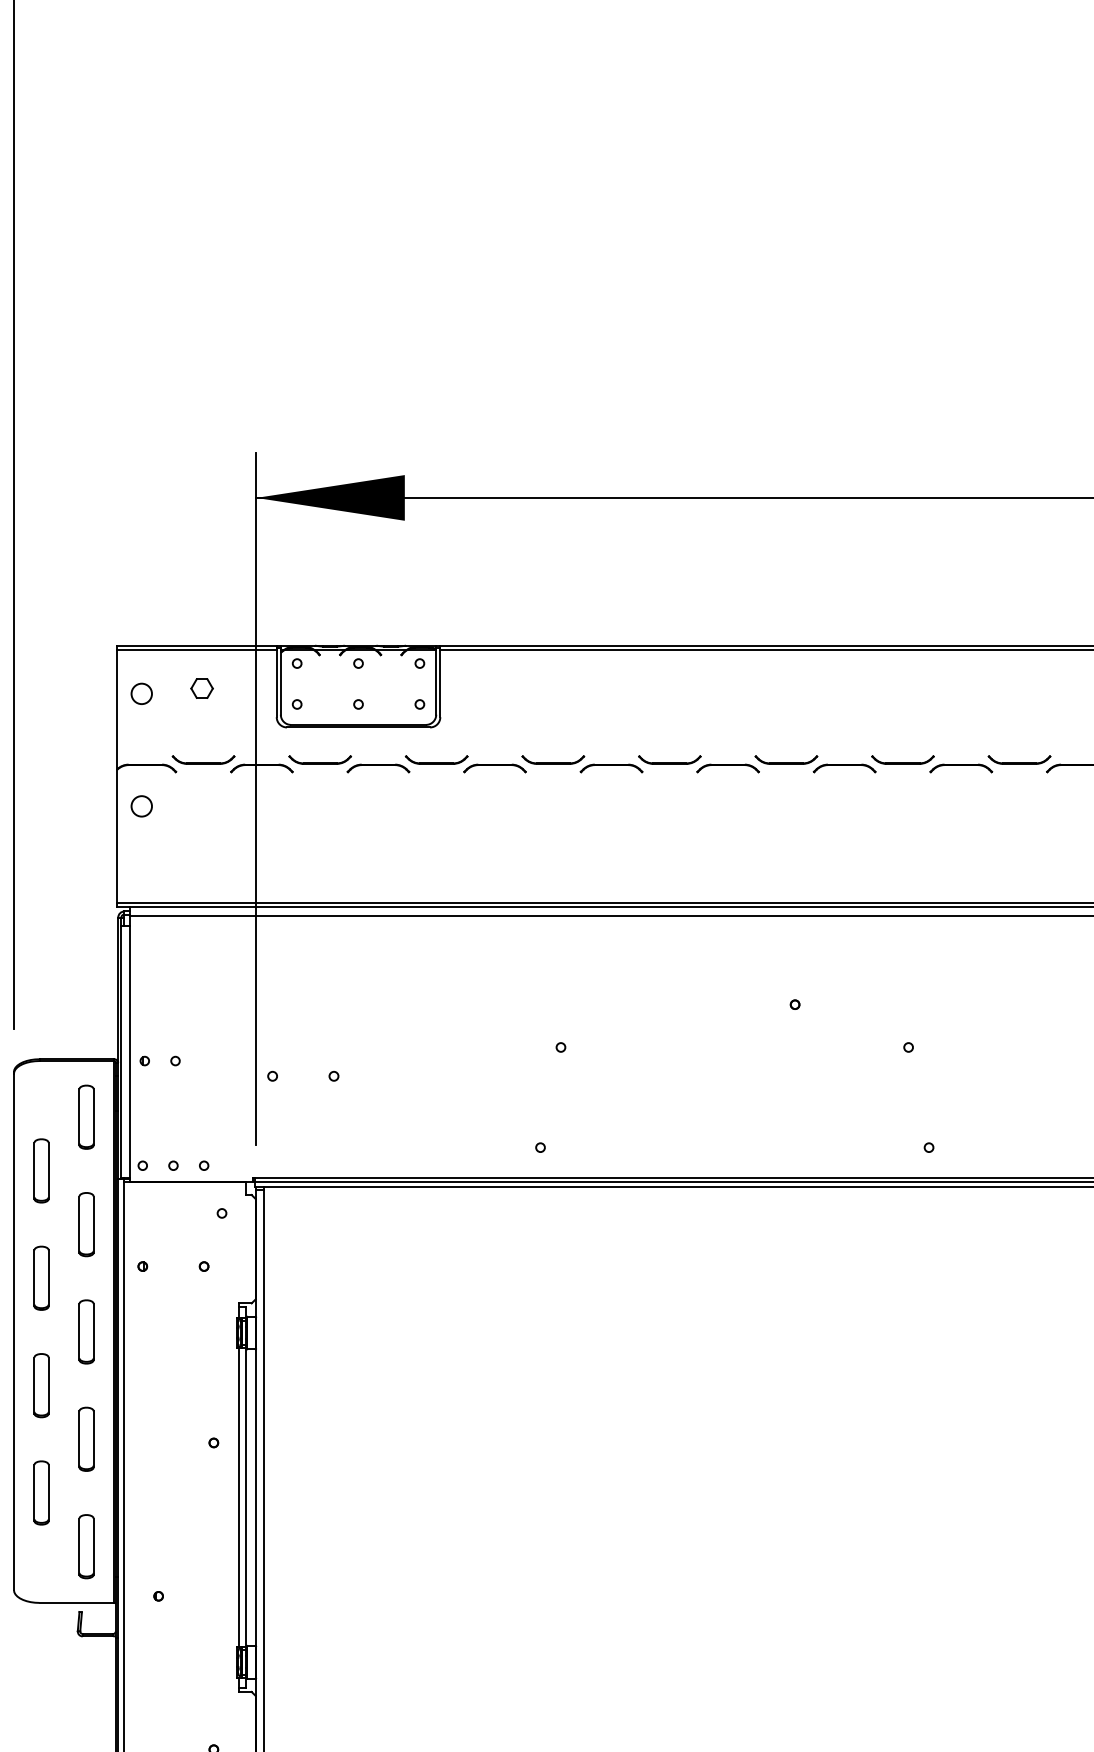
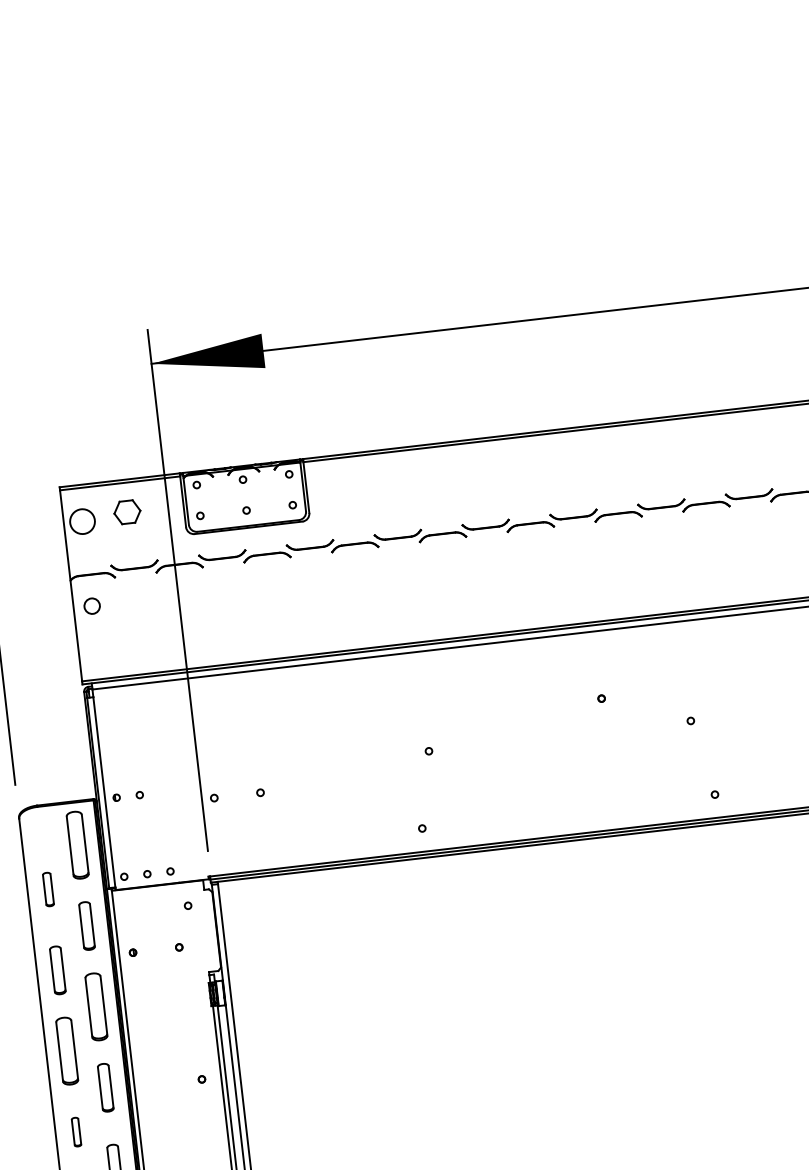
part: (201, 688) -> (126, 512), size x1.6
circle: (141, 693) -> (82, 521), size x1.6
part: (86, 1116) -> (77, 844), size x1.4
part: (41, 1170) -> (48, 889), size x0.7
part: (86, 1331) -> (96, 1006), size x1.4
part: (41, 1385) -> (67, 1051), size x1.4
part: (41, 1492) -> (76, 1131), size x0.6

